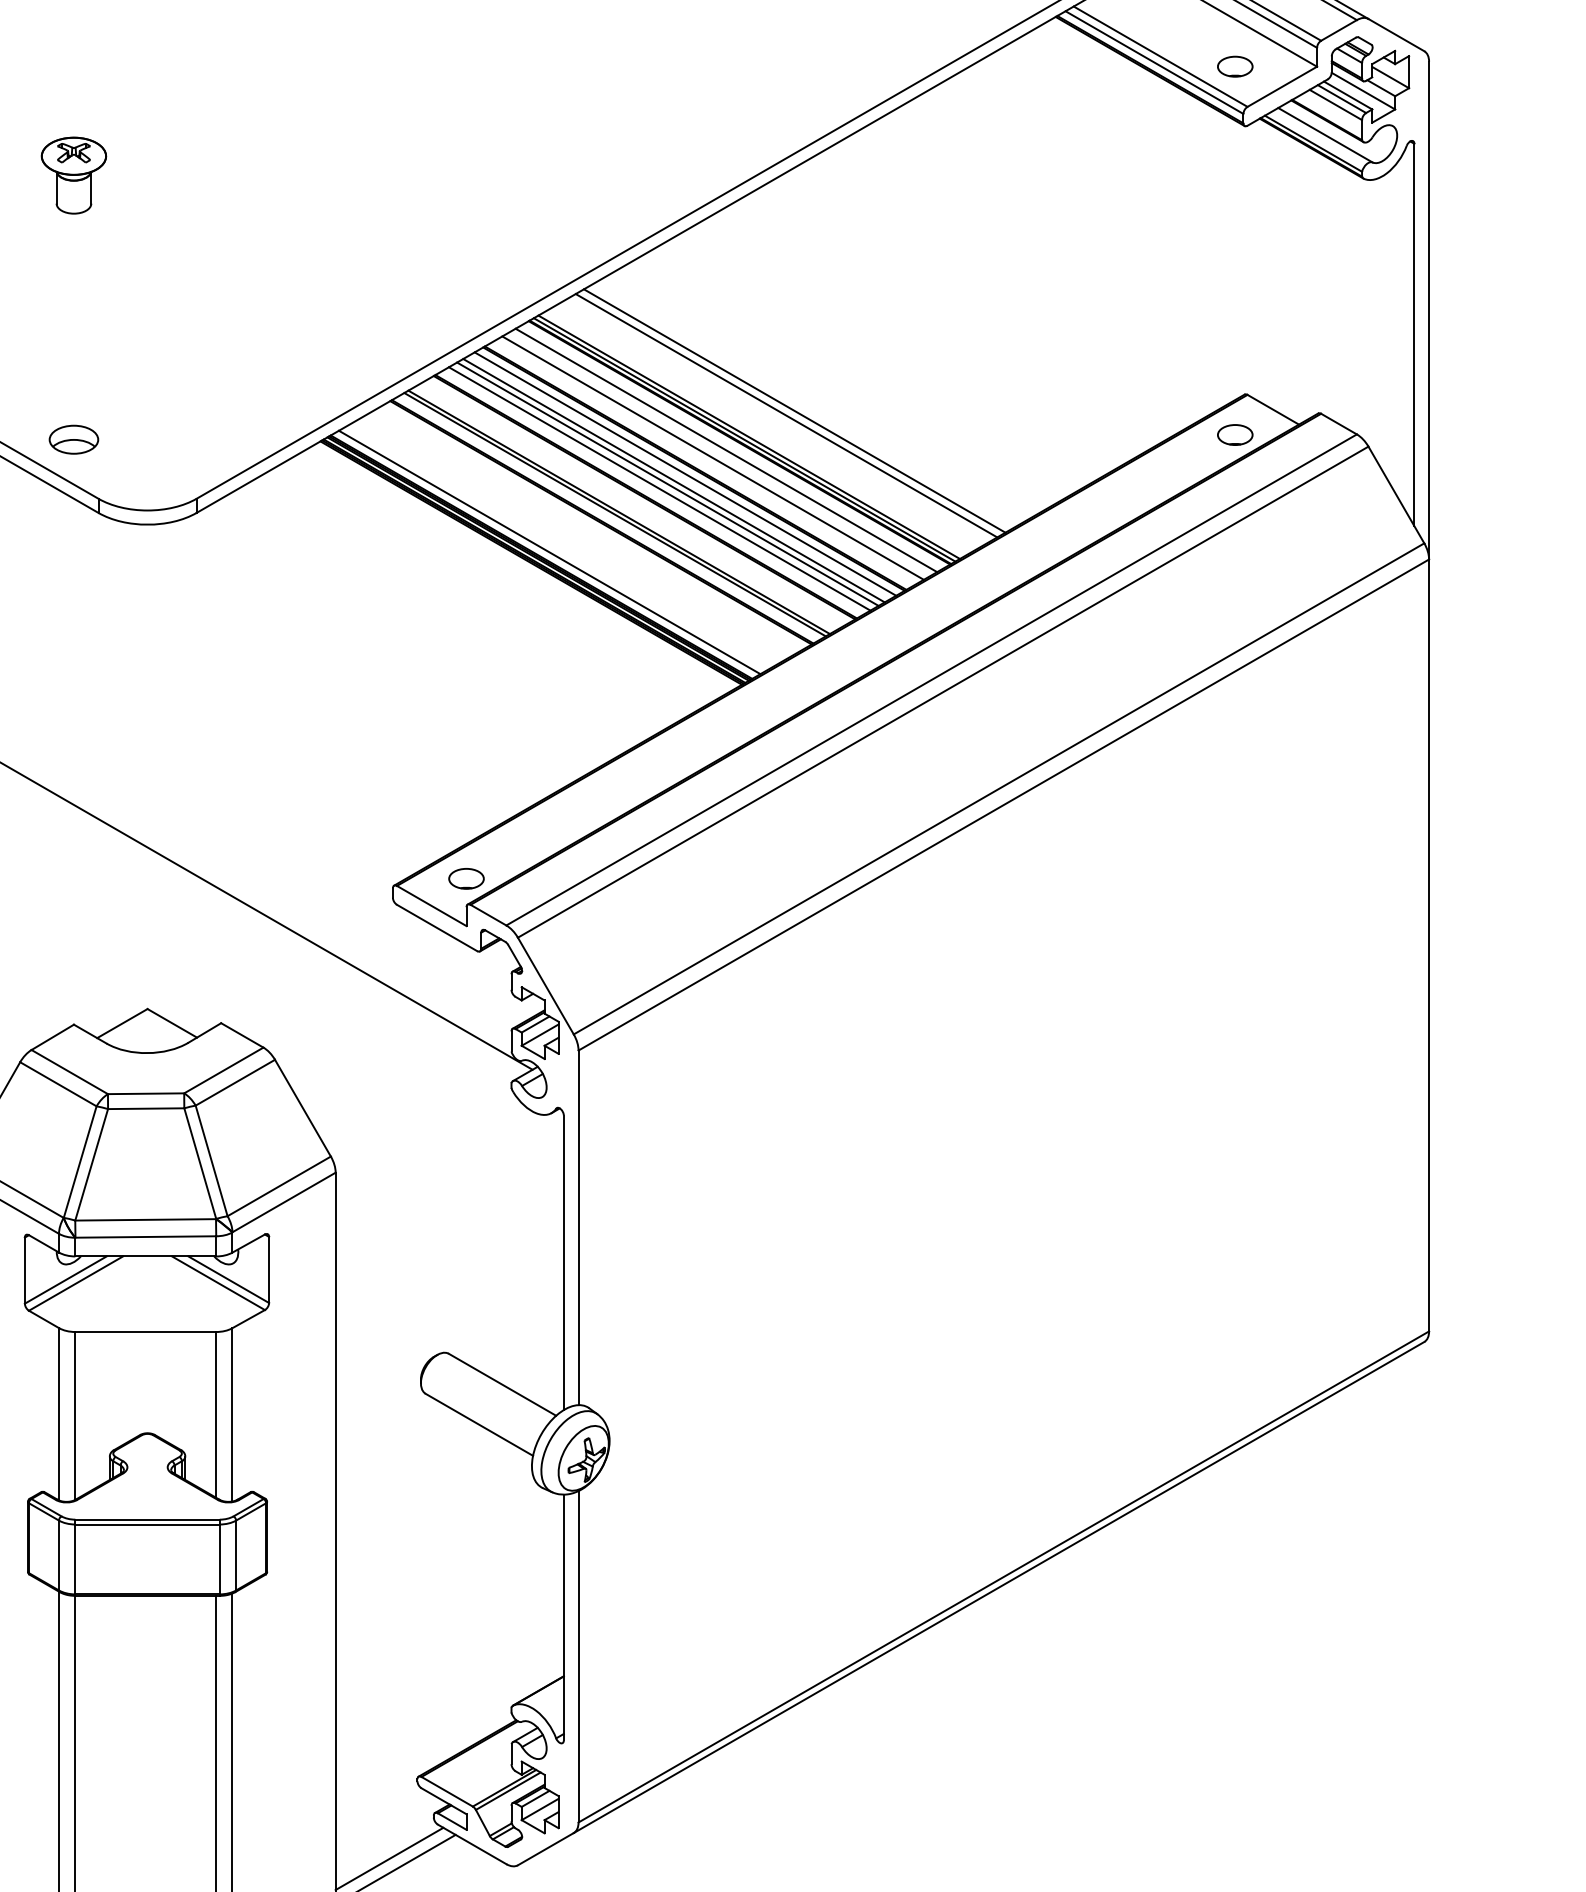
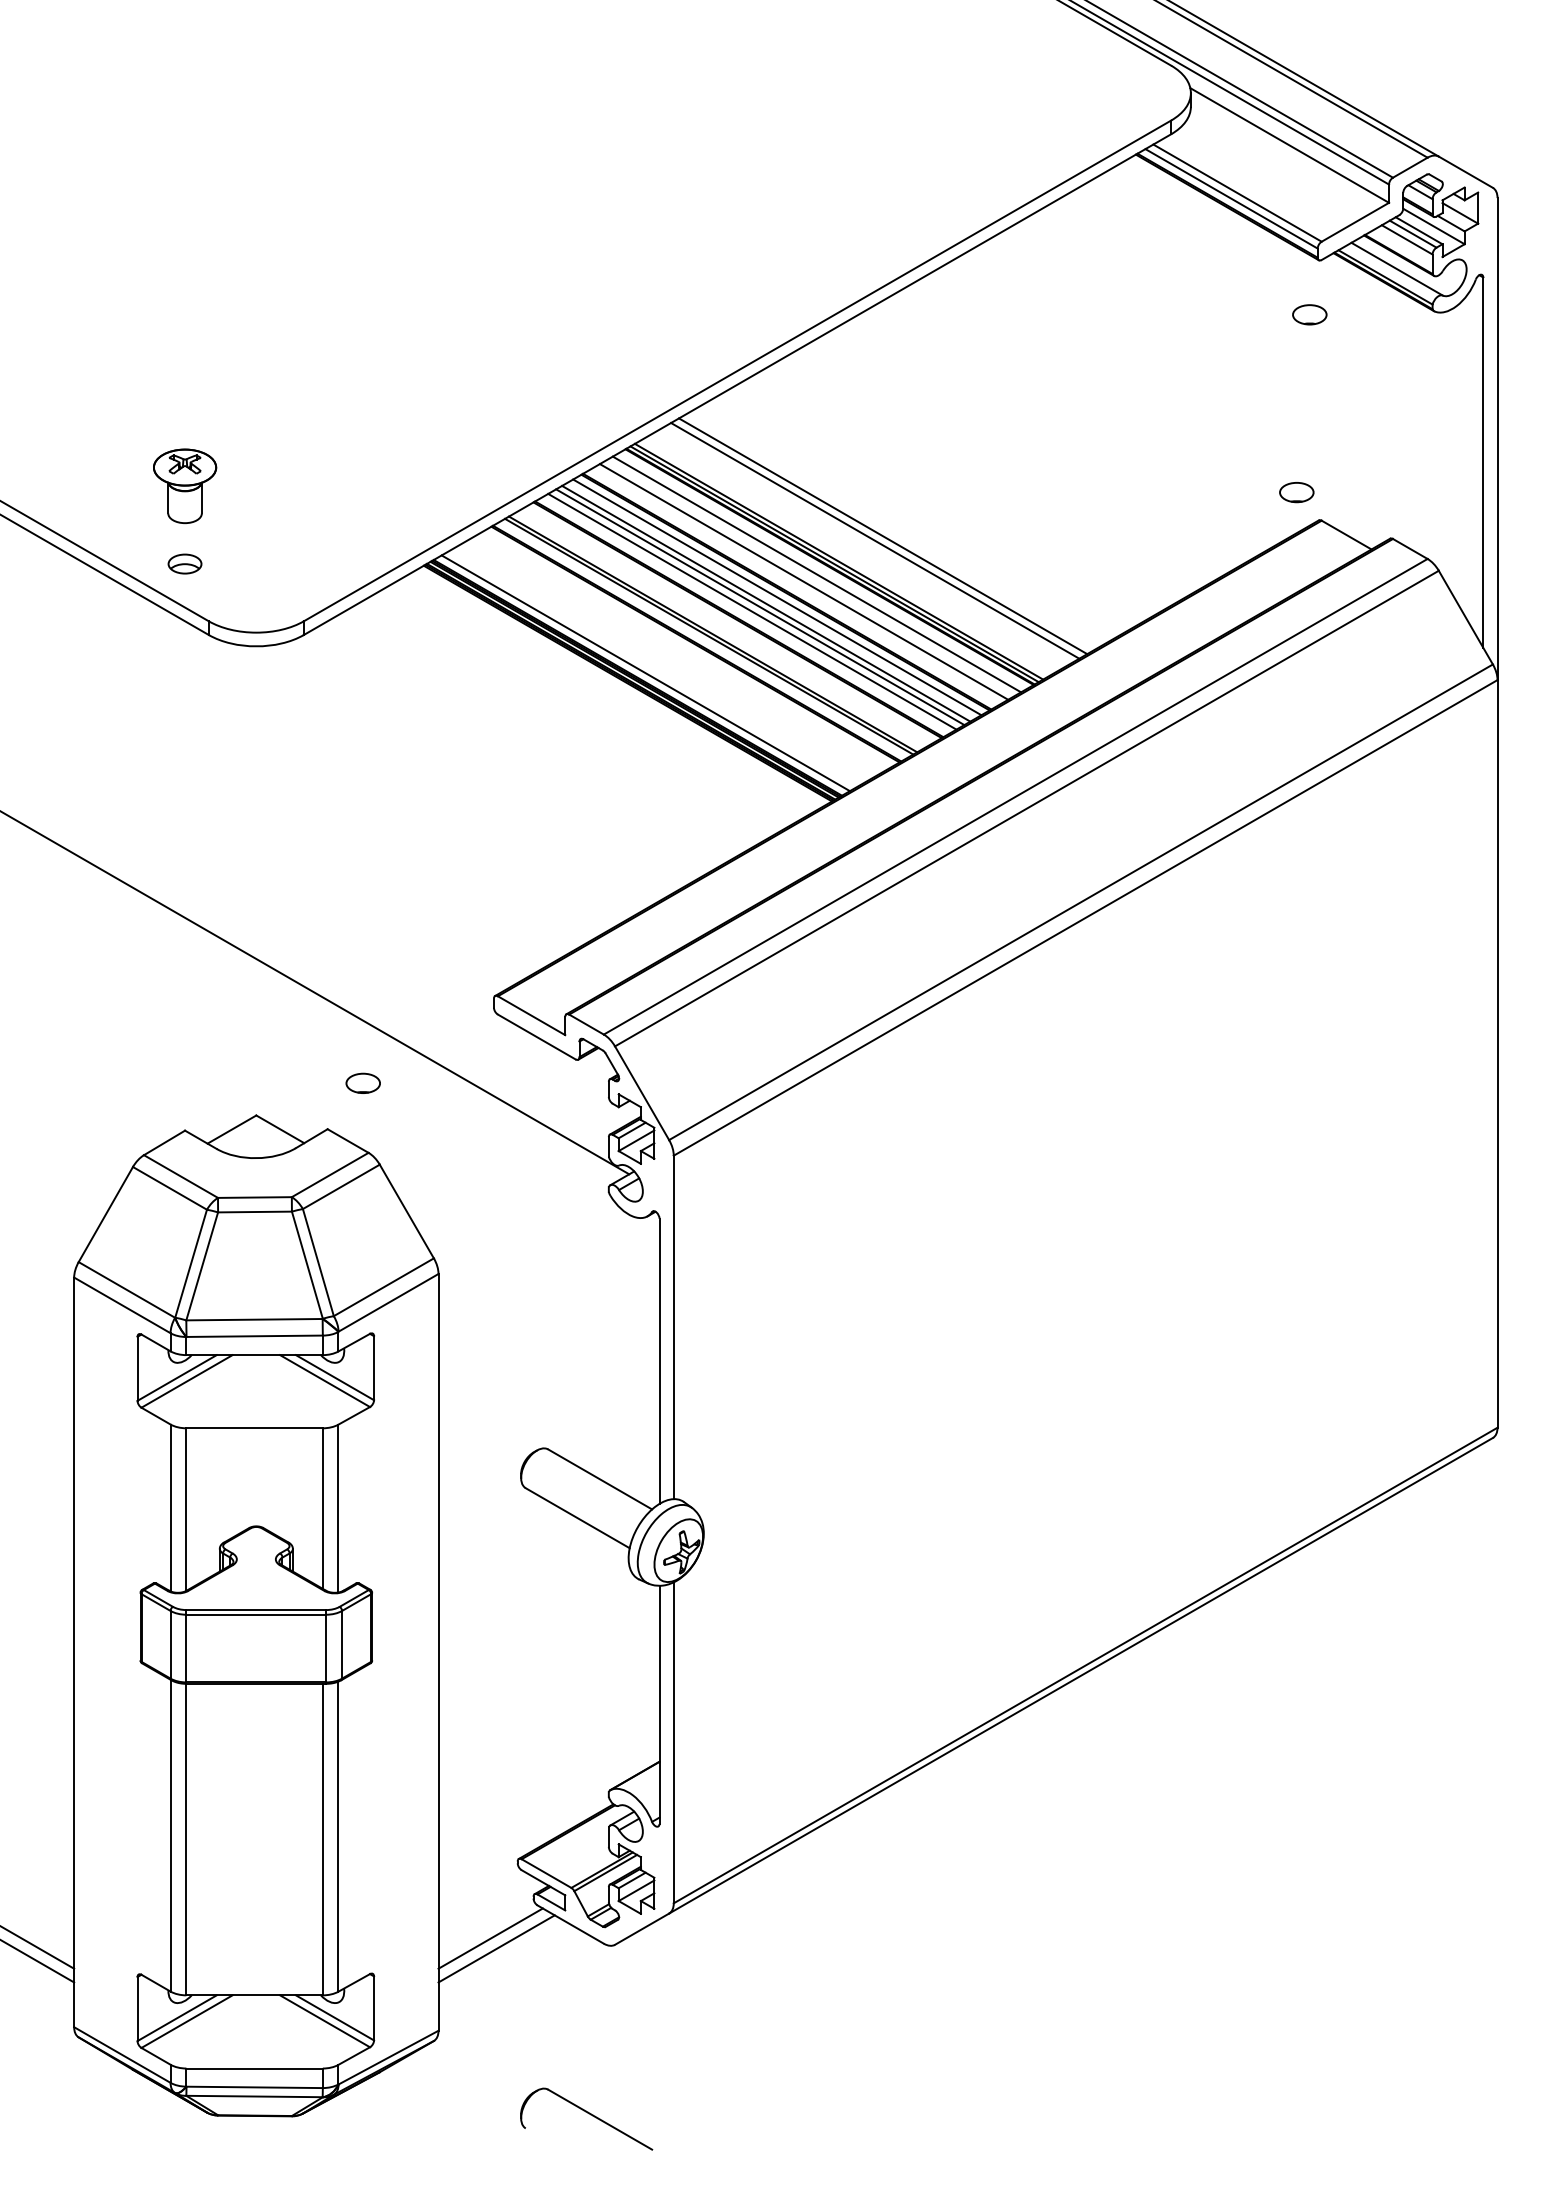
part: (1234, 66) -> (1309, 314), moved
part: (74, 175) -> (185, 486), moved
part: (1234, 434) -> (1296, 492), moved
part: (73, 439) -> (184, 563), size x0.7
part: (465, 877) -> (362, 1082), moved

